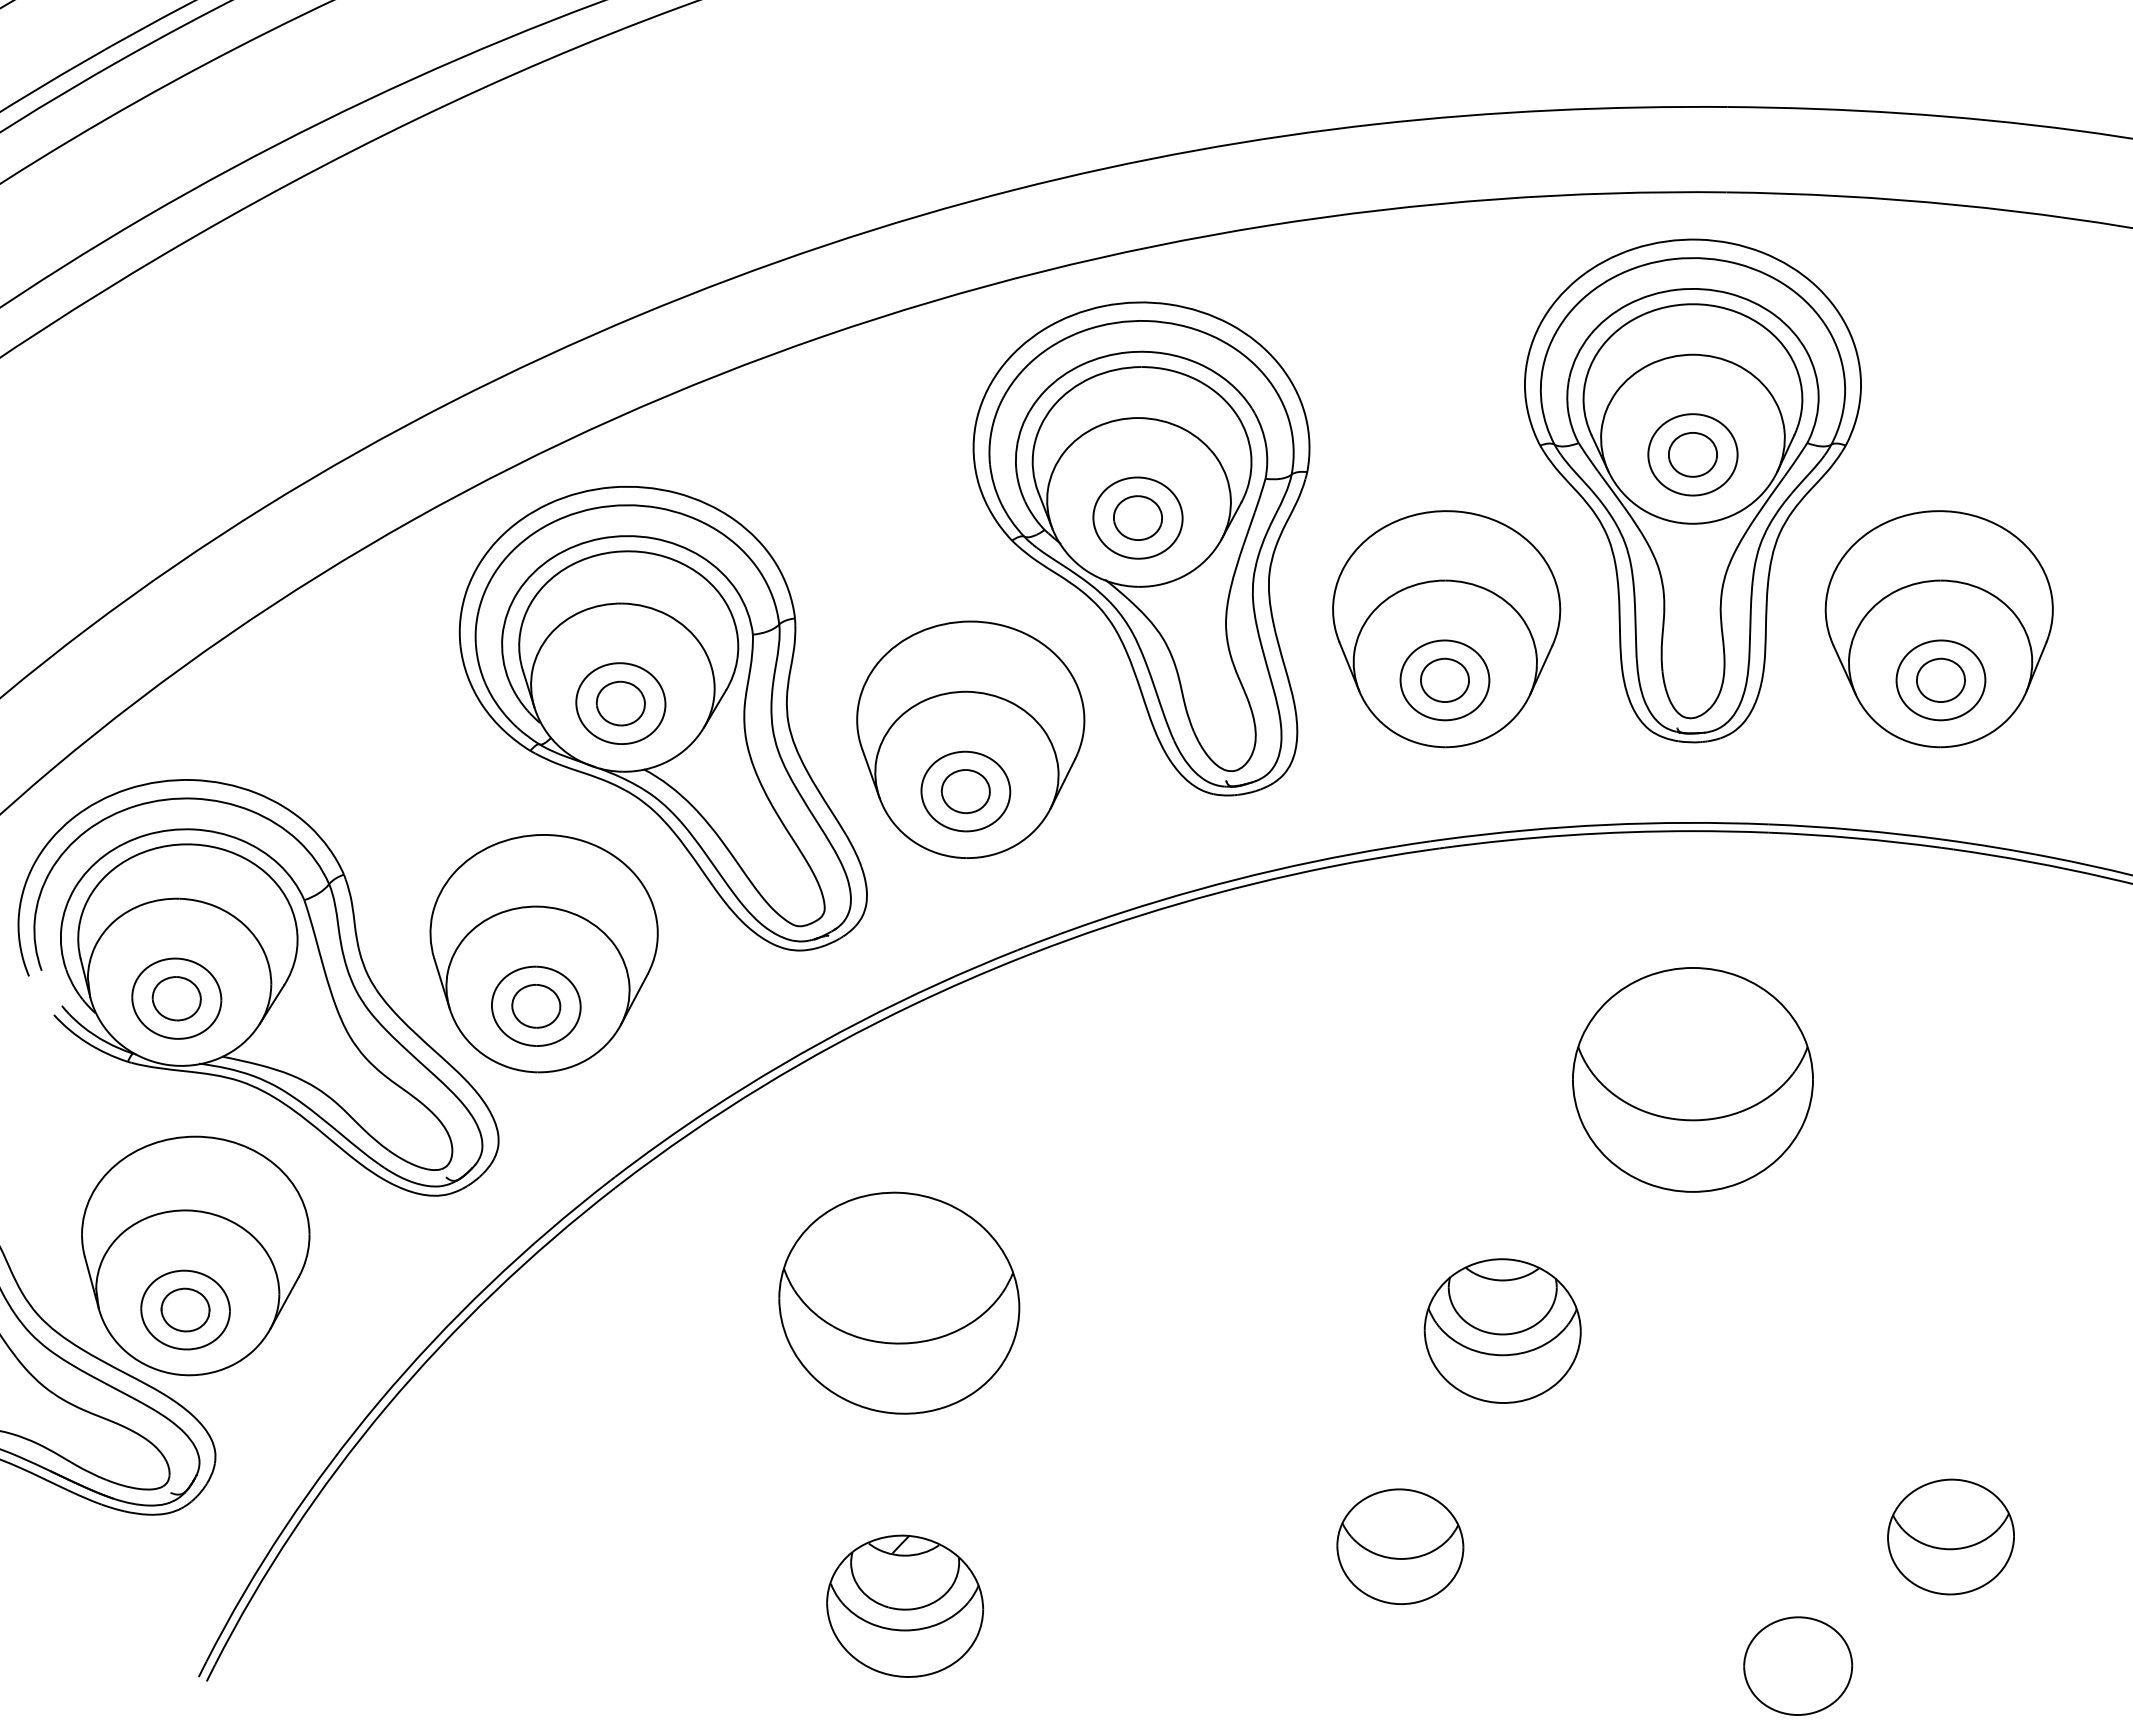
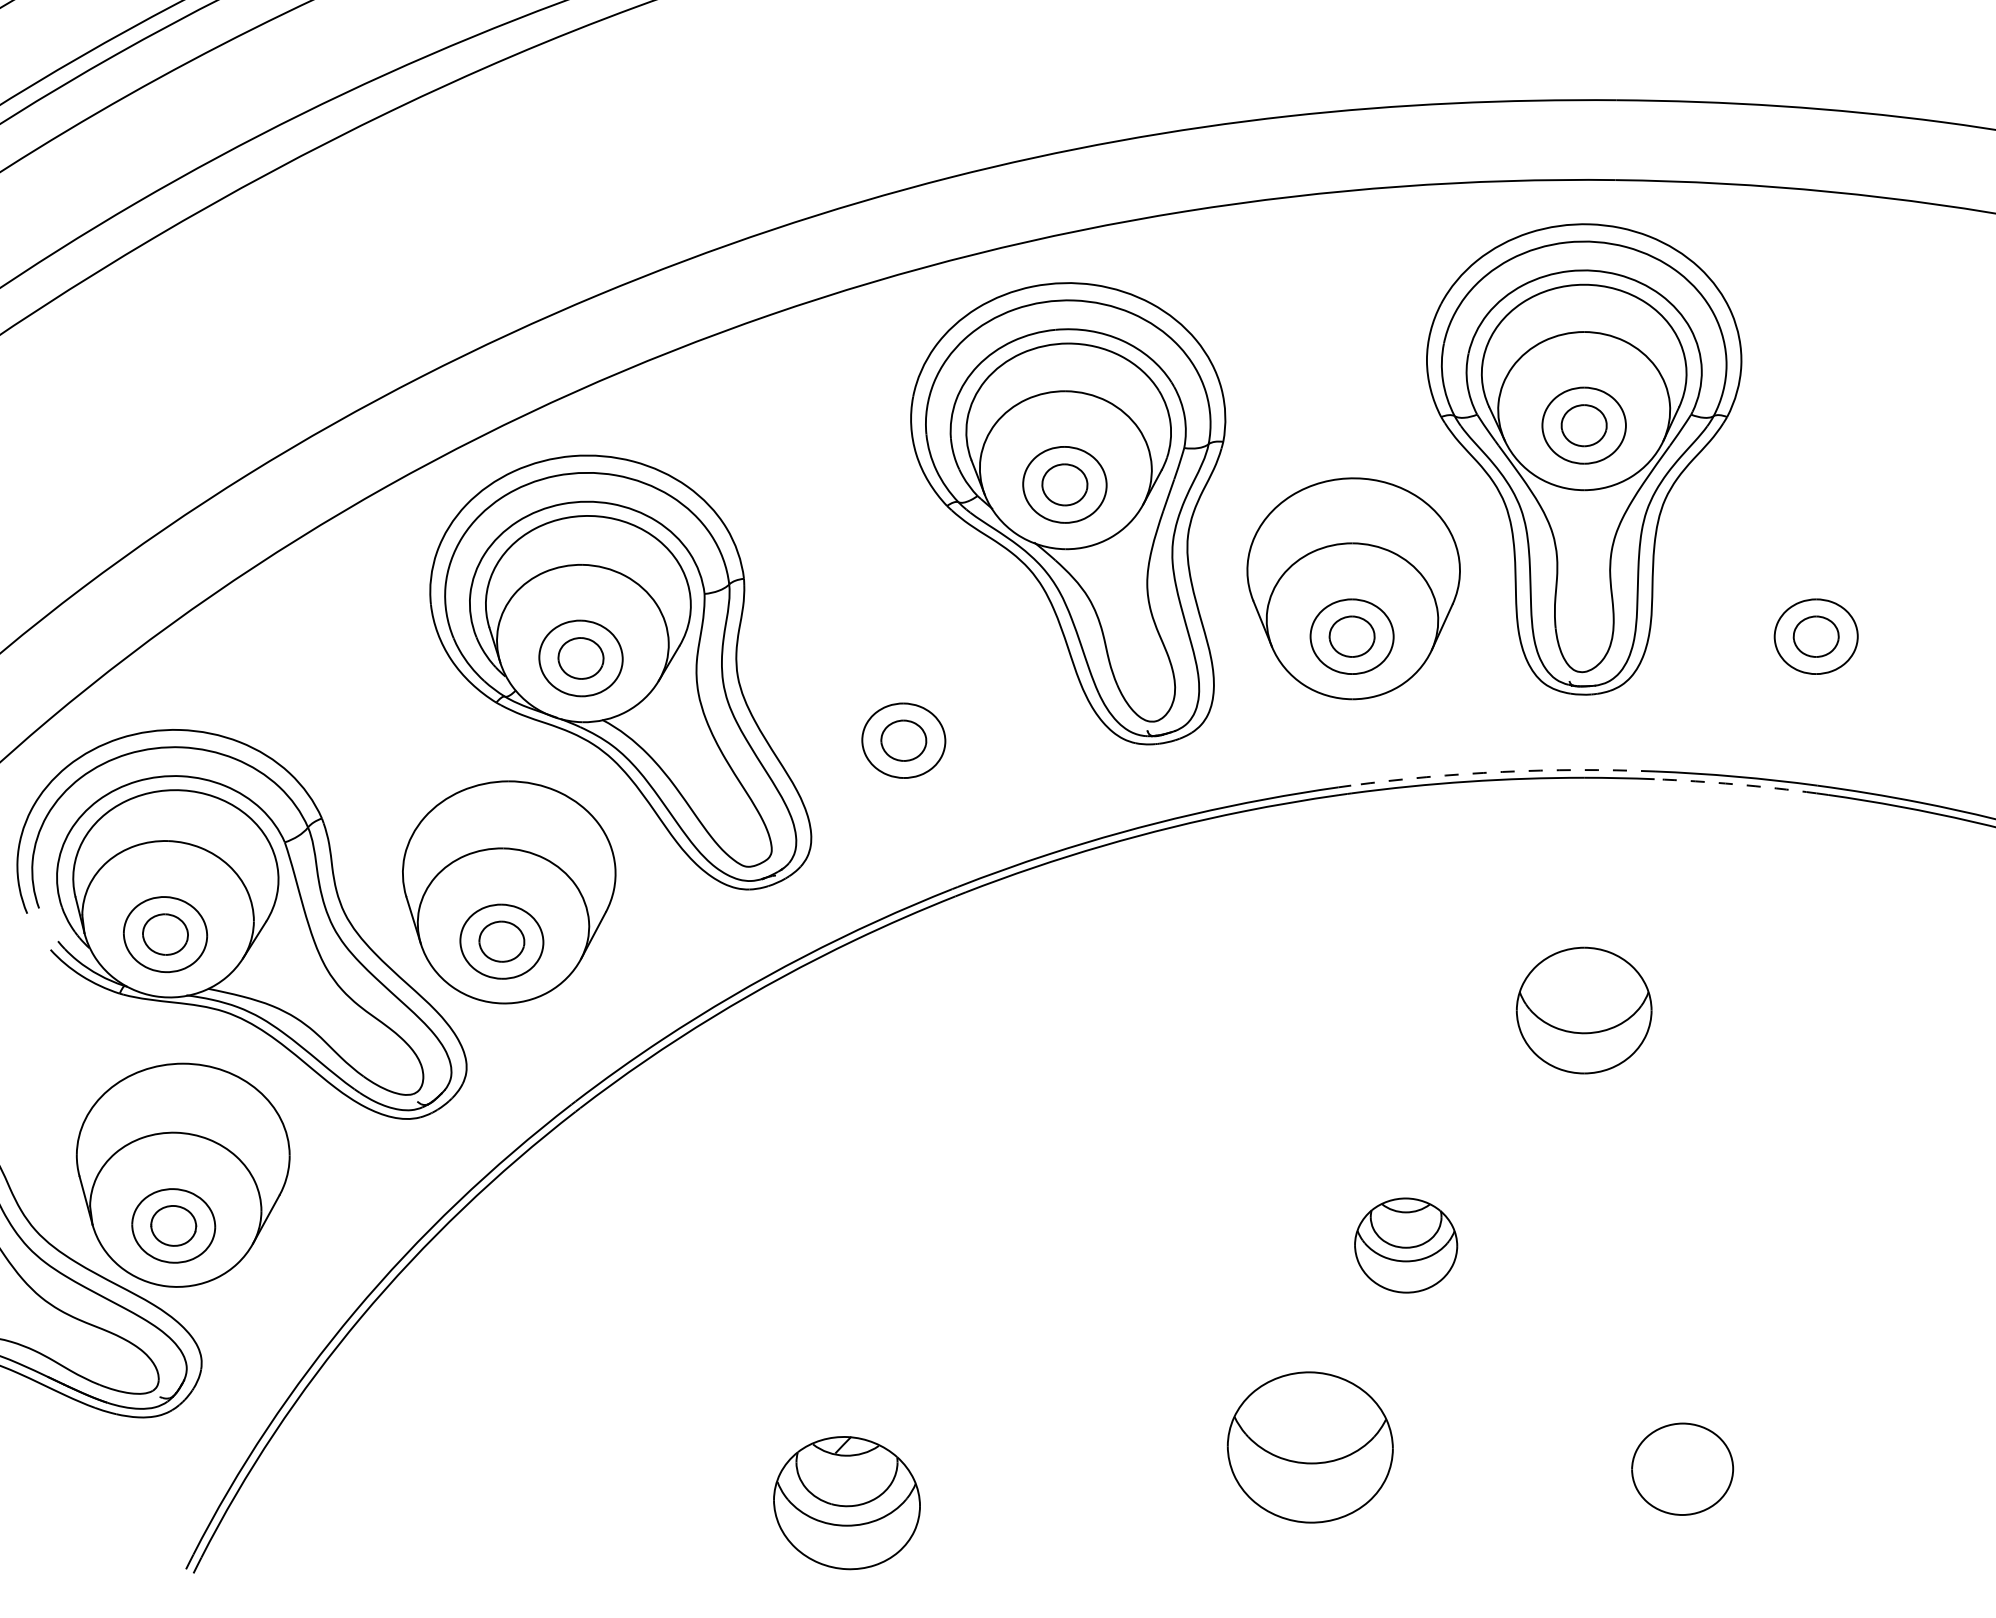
part: (1938, 629) -> (1813, 589), removed
part: (970, 739) -> (908, 692), removed
arc: (1605, 824) -> (1502, 771), solid -> dashed
arc: (1854, 838) -> (1735, 784), solid -> dashed
part: (1692, 1079) -> (1583, 1010), size x0.6
part: (899, 1302) -> (841, 1218), removed
part: (1502, 1330) -> (1405, 1245), size x0.7
part: (1950, 1536) -> (1825, 1437), removed
part: (1400, 1546) -> (1310, 1447), size x1.4
part: (1798, 1665) -> (1682, 1468), moved

